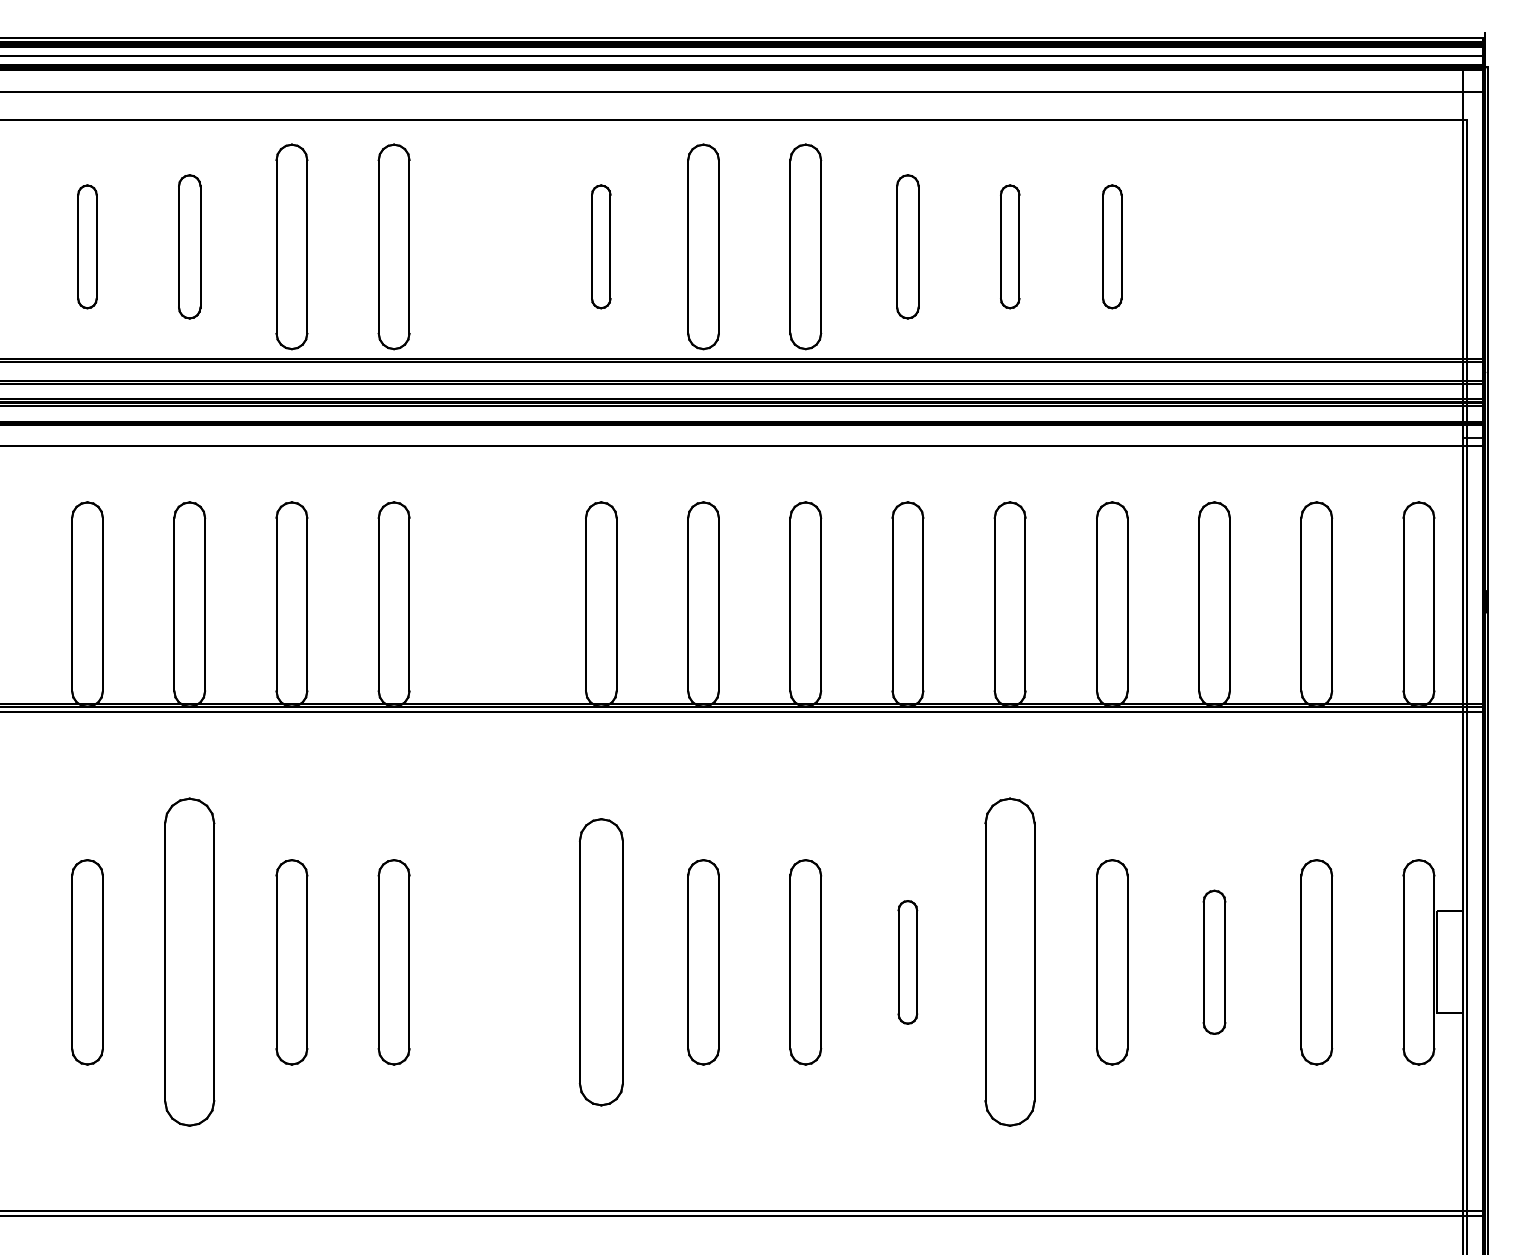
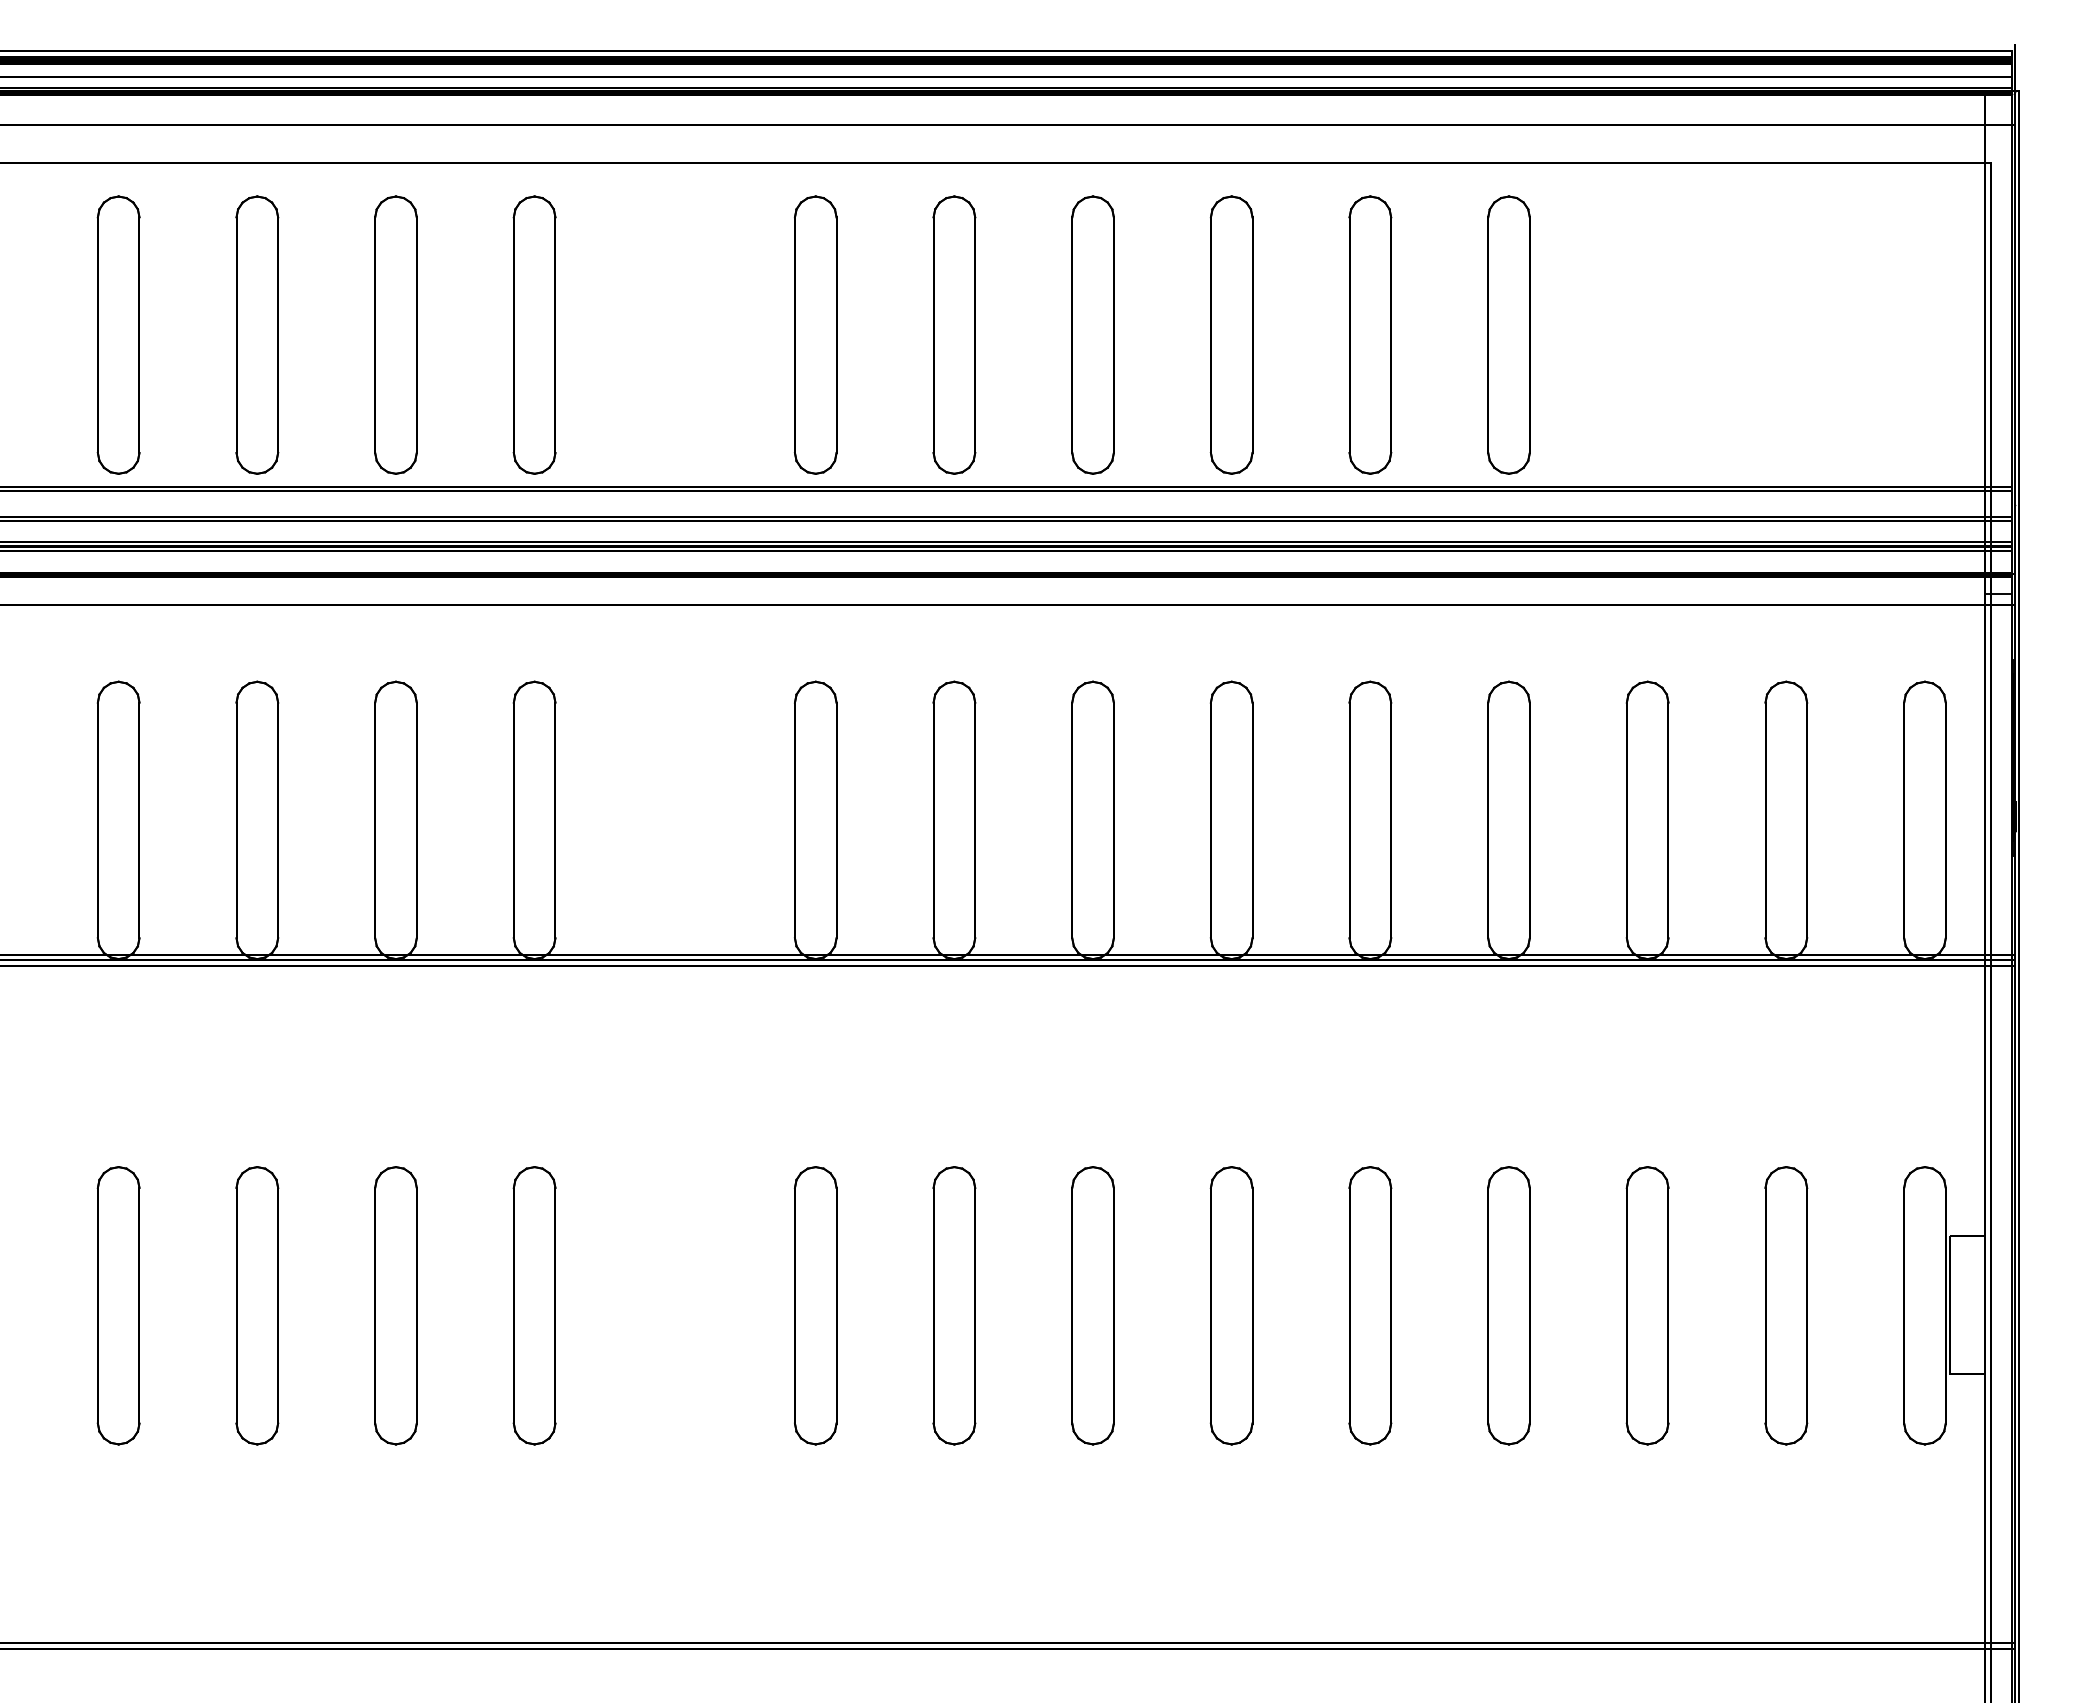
part: (87, 246) -> (118, 334), size x1.67
part: (189, 246) -> (257, 334), size x1.43
part: (601, 246) -> (815, 334), size x1.67
part: (907, 246) -> (1231, 334), size x1.43
part: (1010, 246) -> (1370, 334), size x1.67
part: (1111, 246) -> (1508, 334), size x1.67
part: (189, 962) -> (257, 1305), size x0.62
part: (601, 962) -> (815, 1305), size x0.71
part: (907, 962) -> (1231, 1305), size x1.67
part: (1010, 962) -> (1370, 1305), size x0.62
part: (1214, 962) -> (1647, 1305), size x1.43

